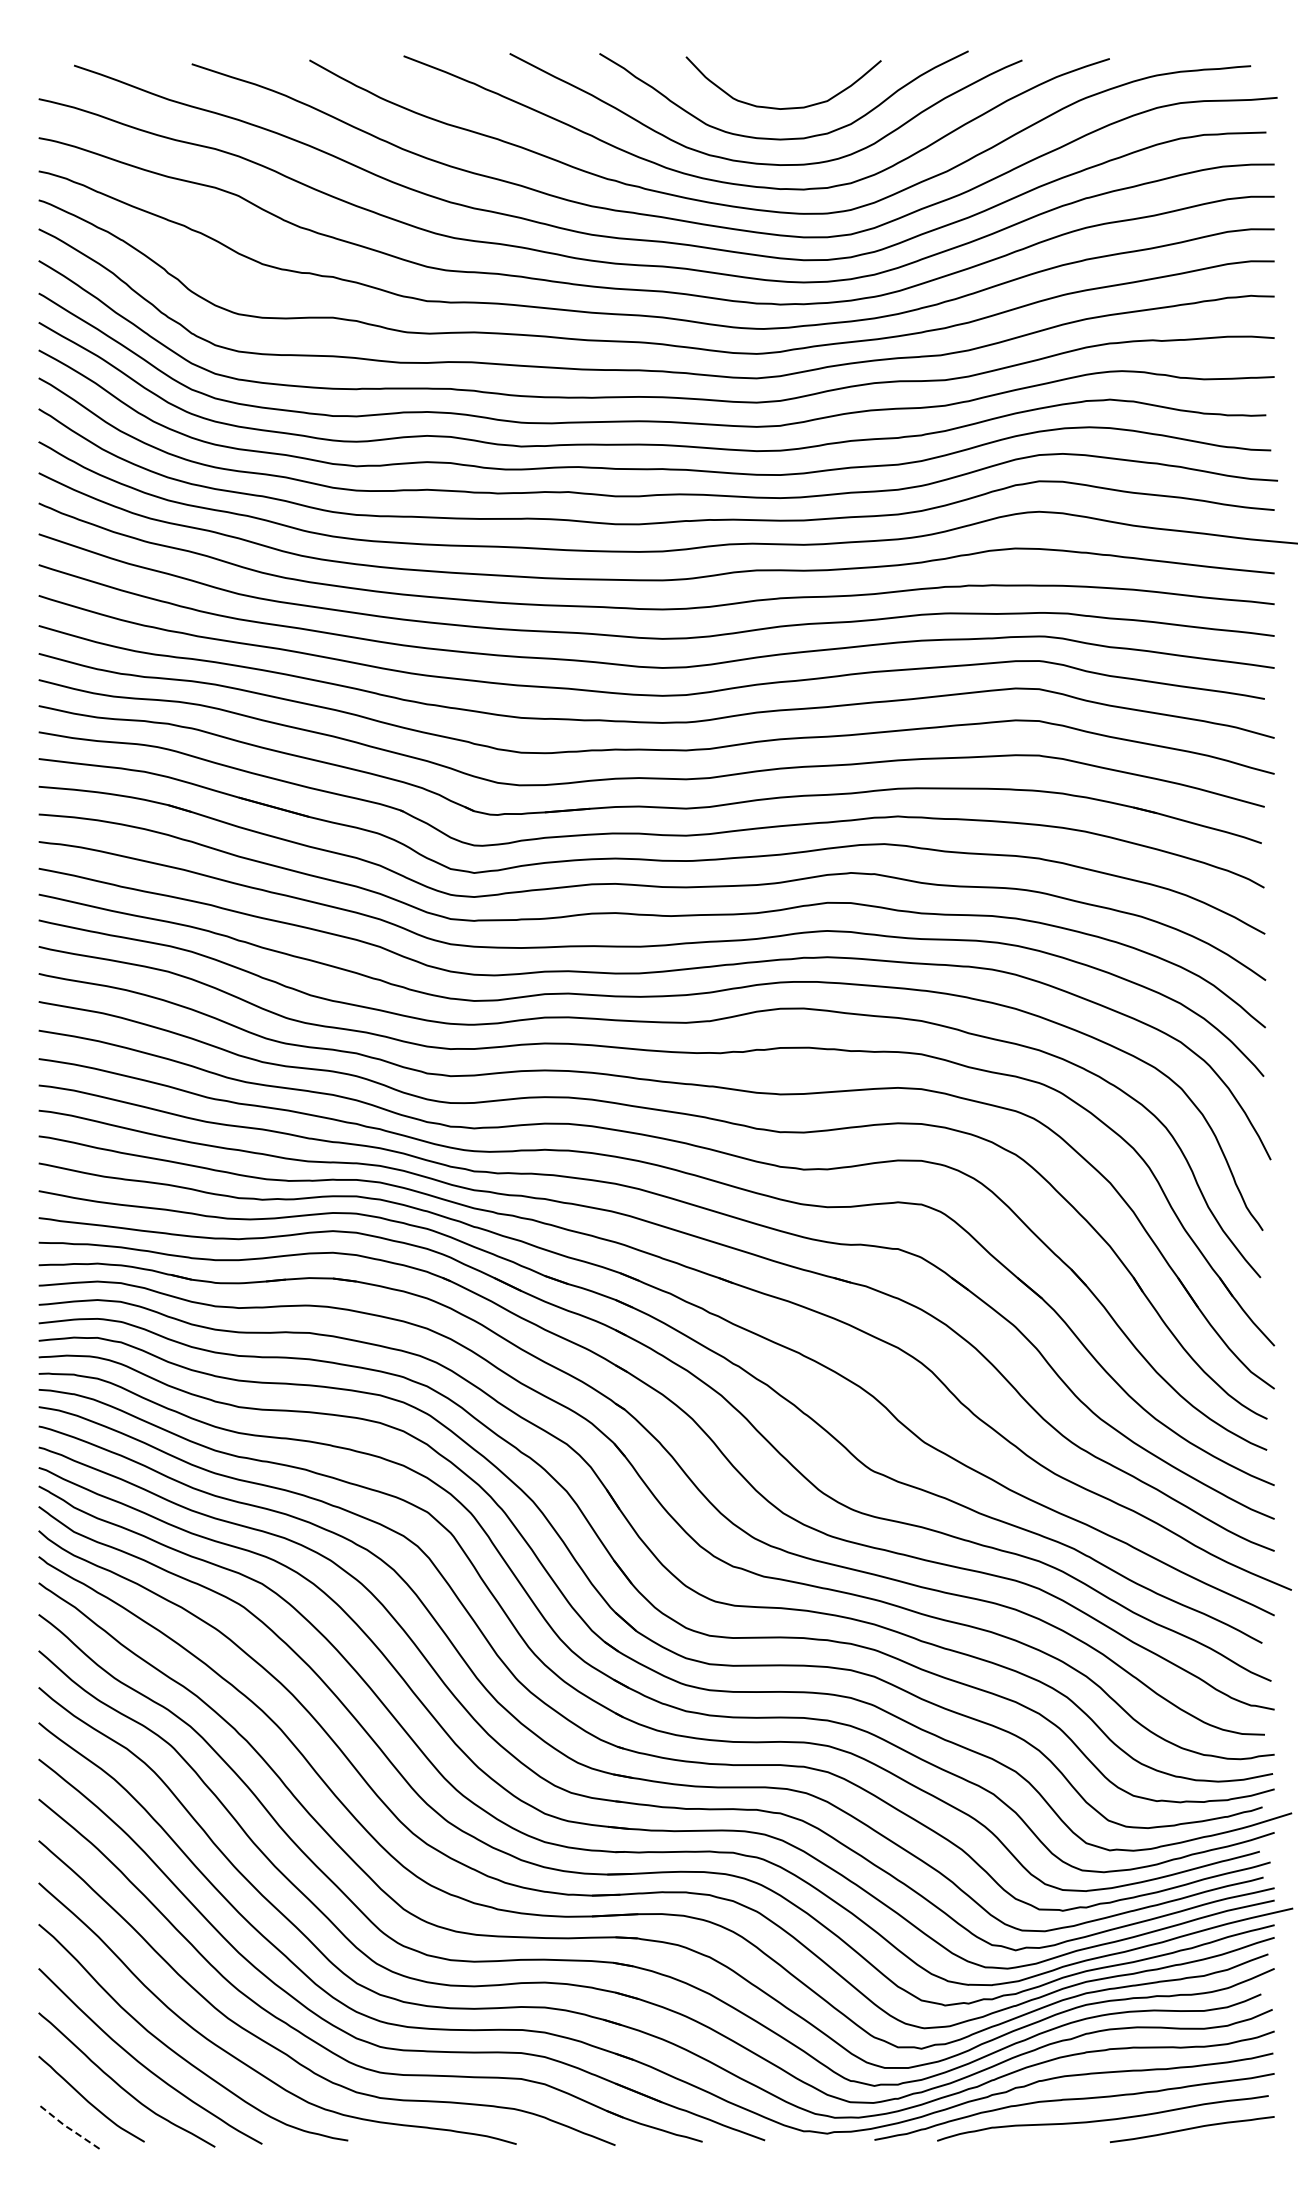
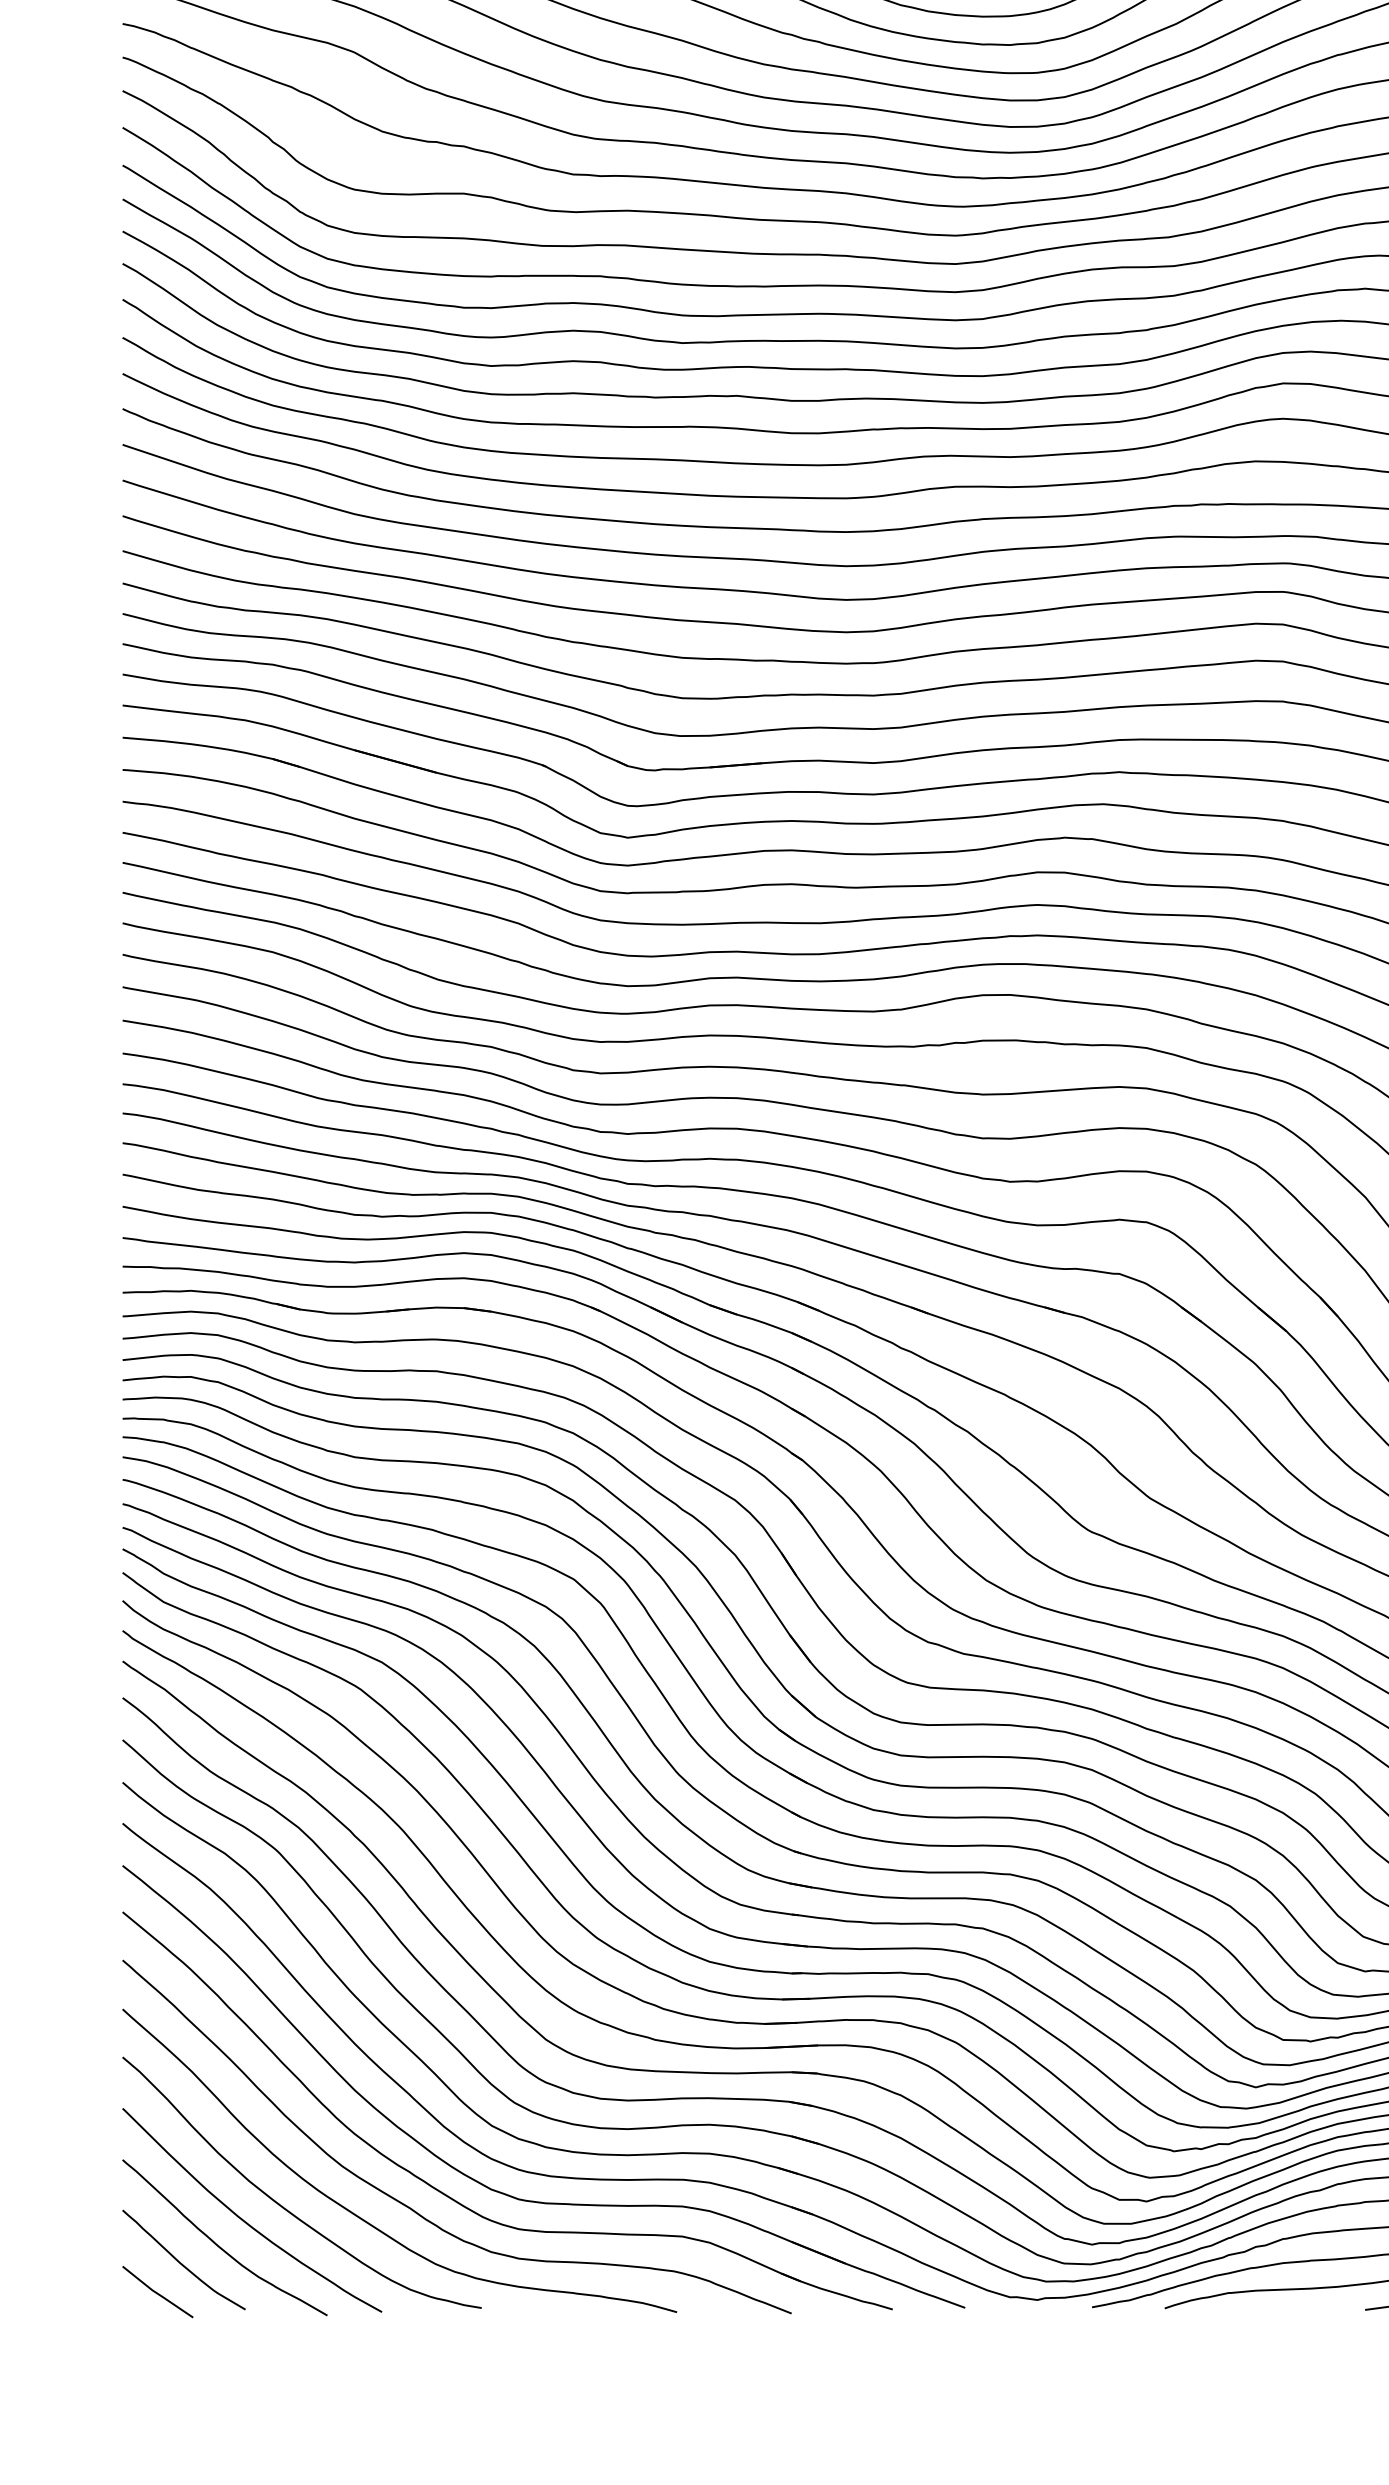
line: (68, 2127) -> (157, 2292), dashed -> solid

